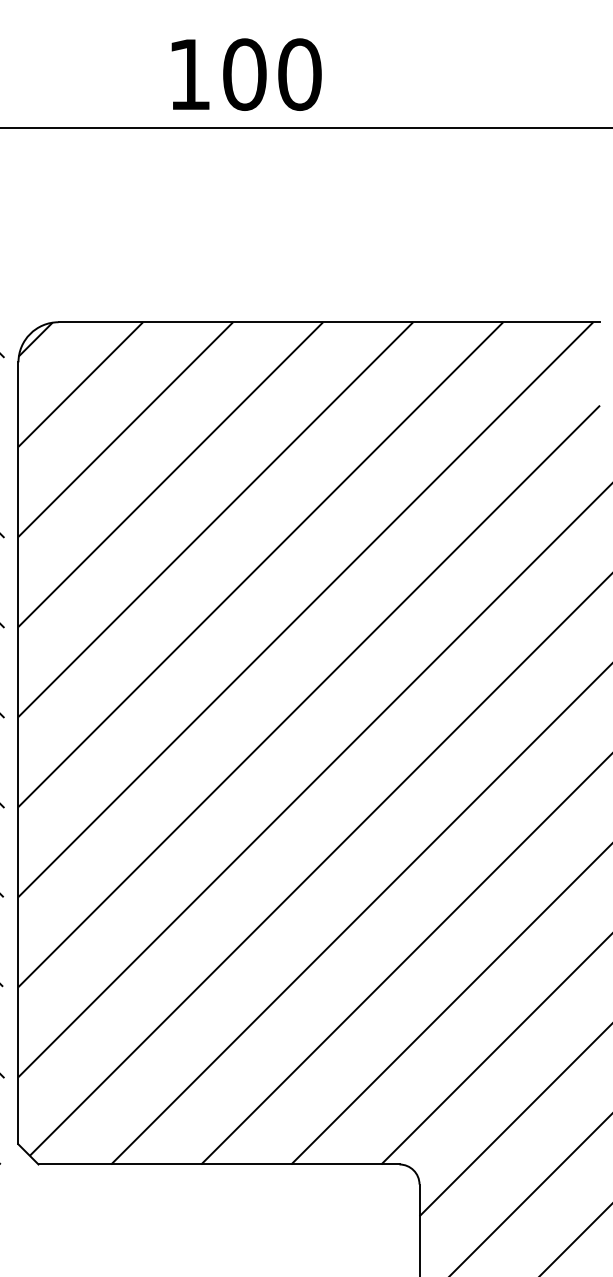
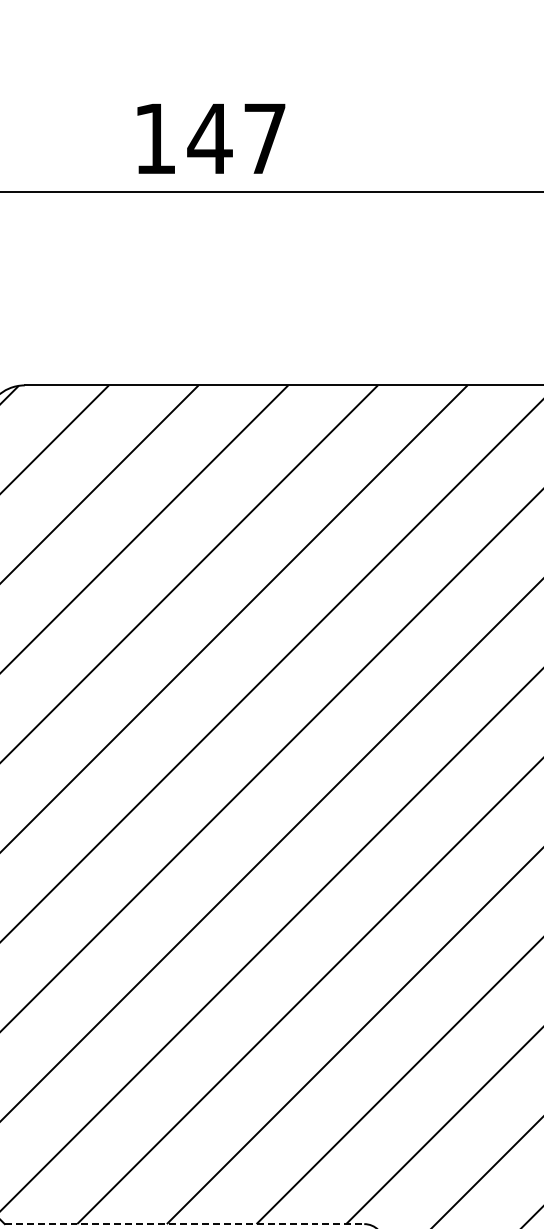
text: (271, 74) -> (236, 138), 100 -> 147
line: (219, 1164) -> (184, 1224), solid -> dashed

